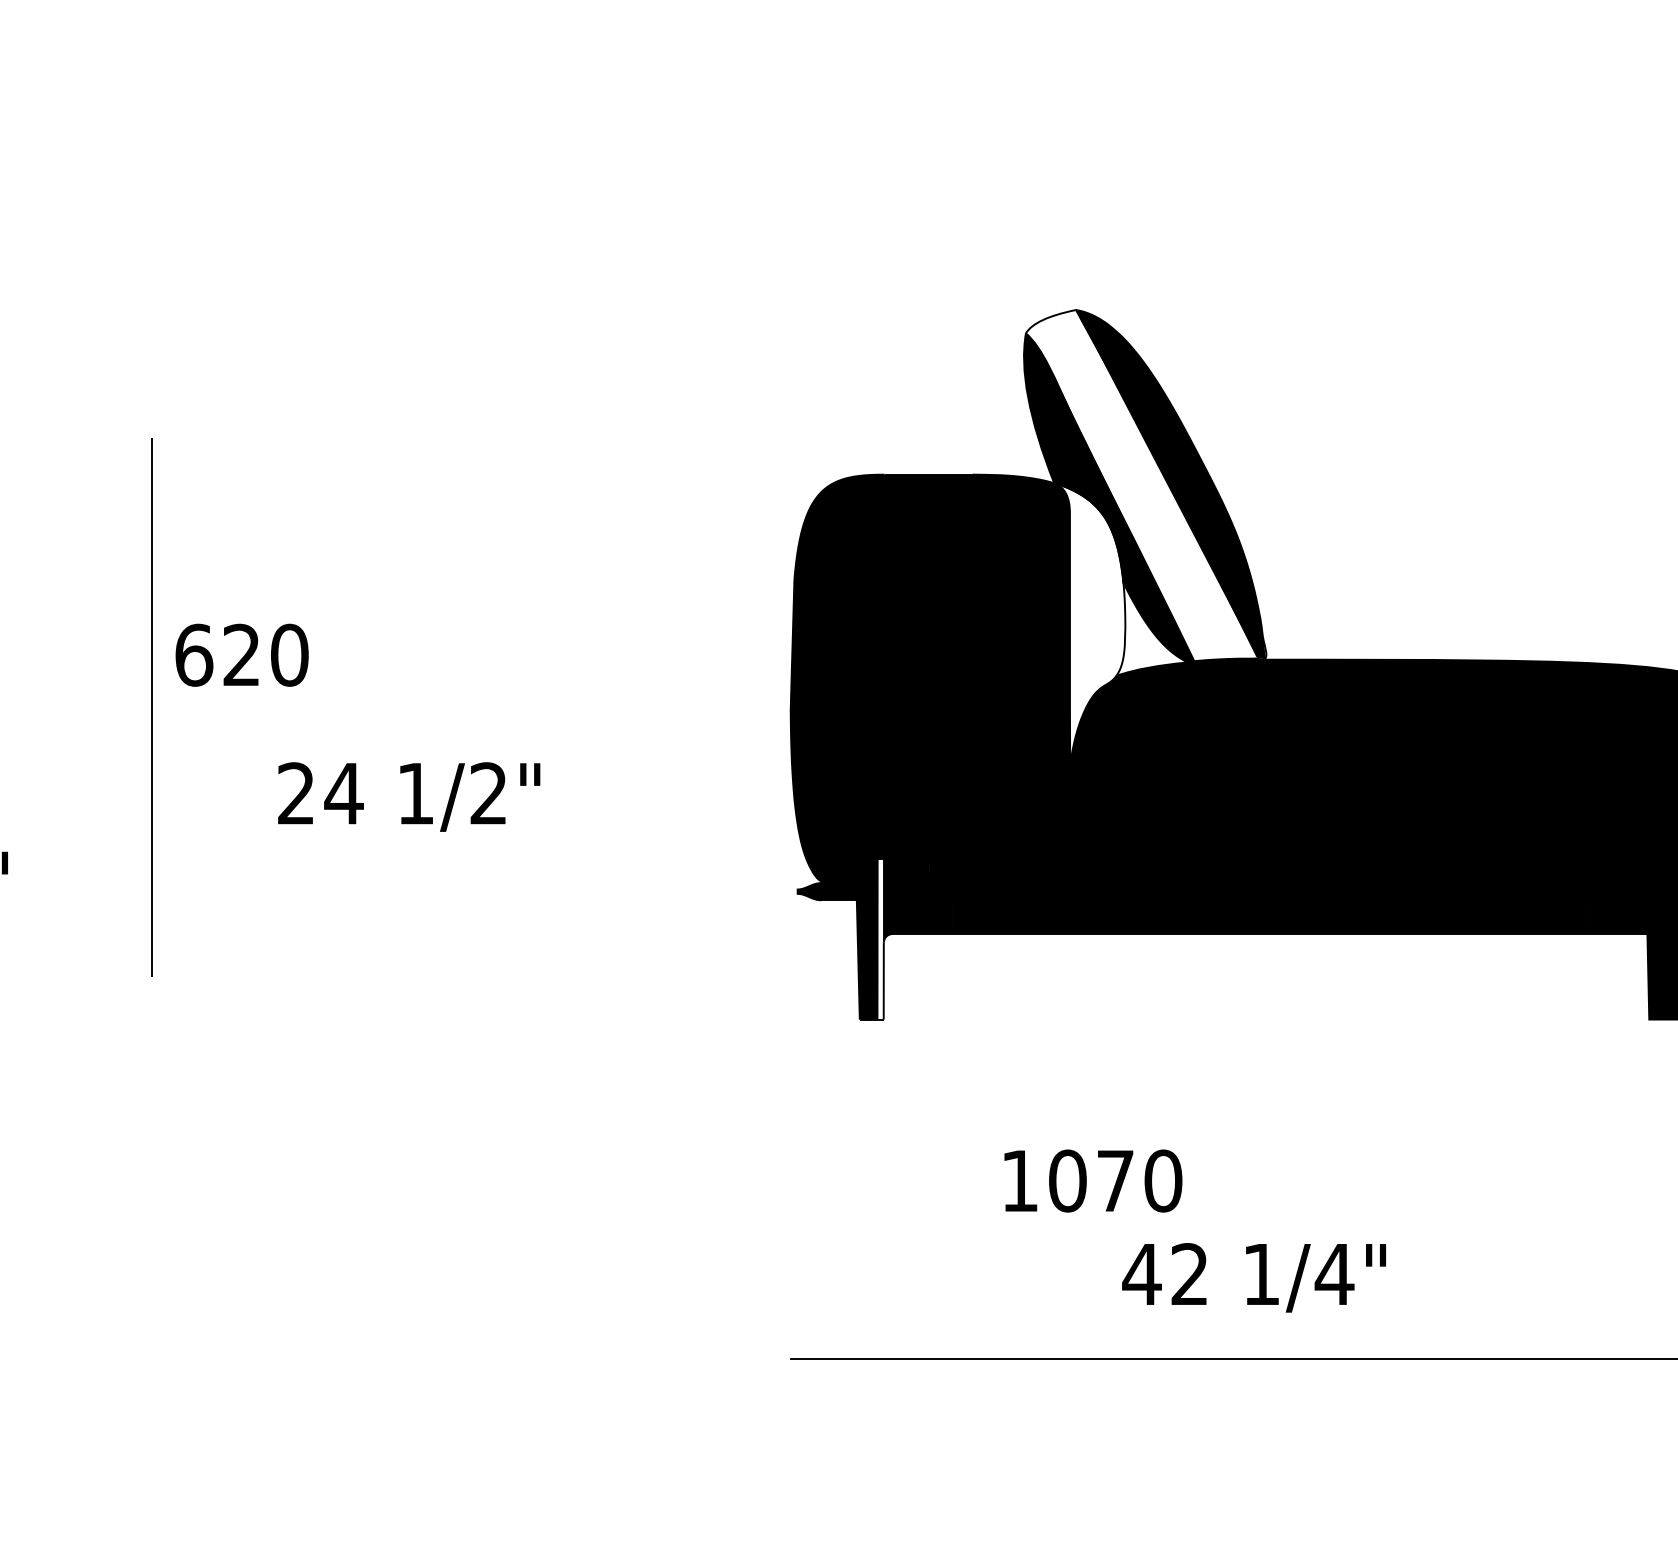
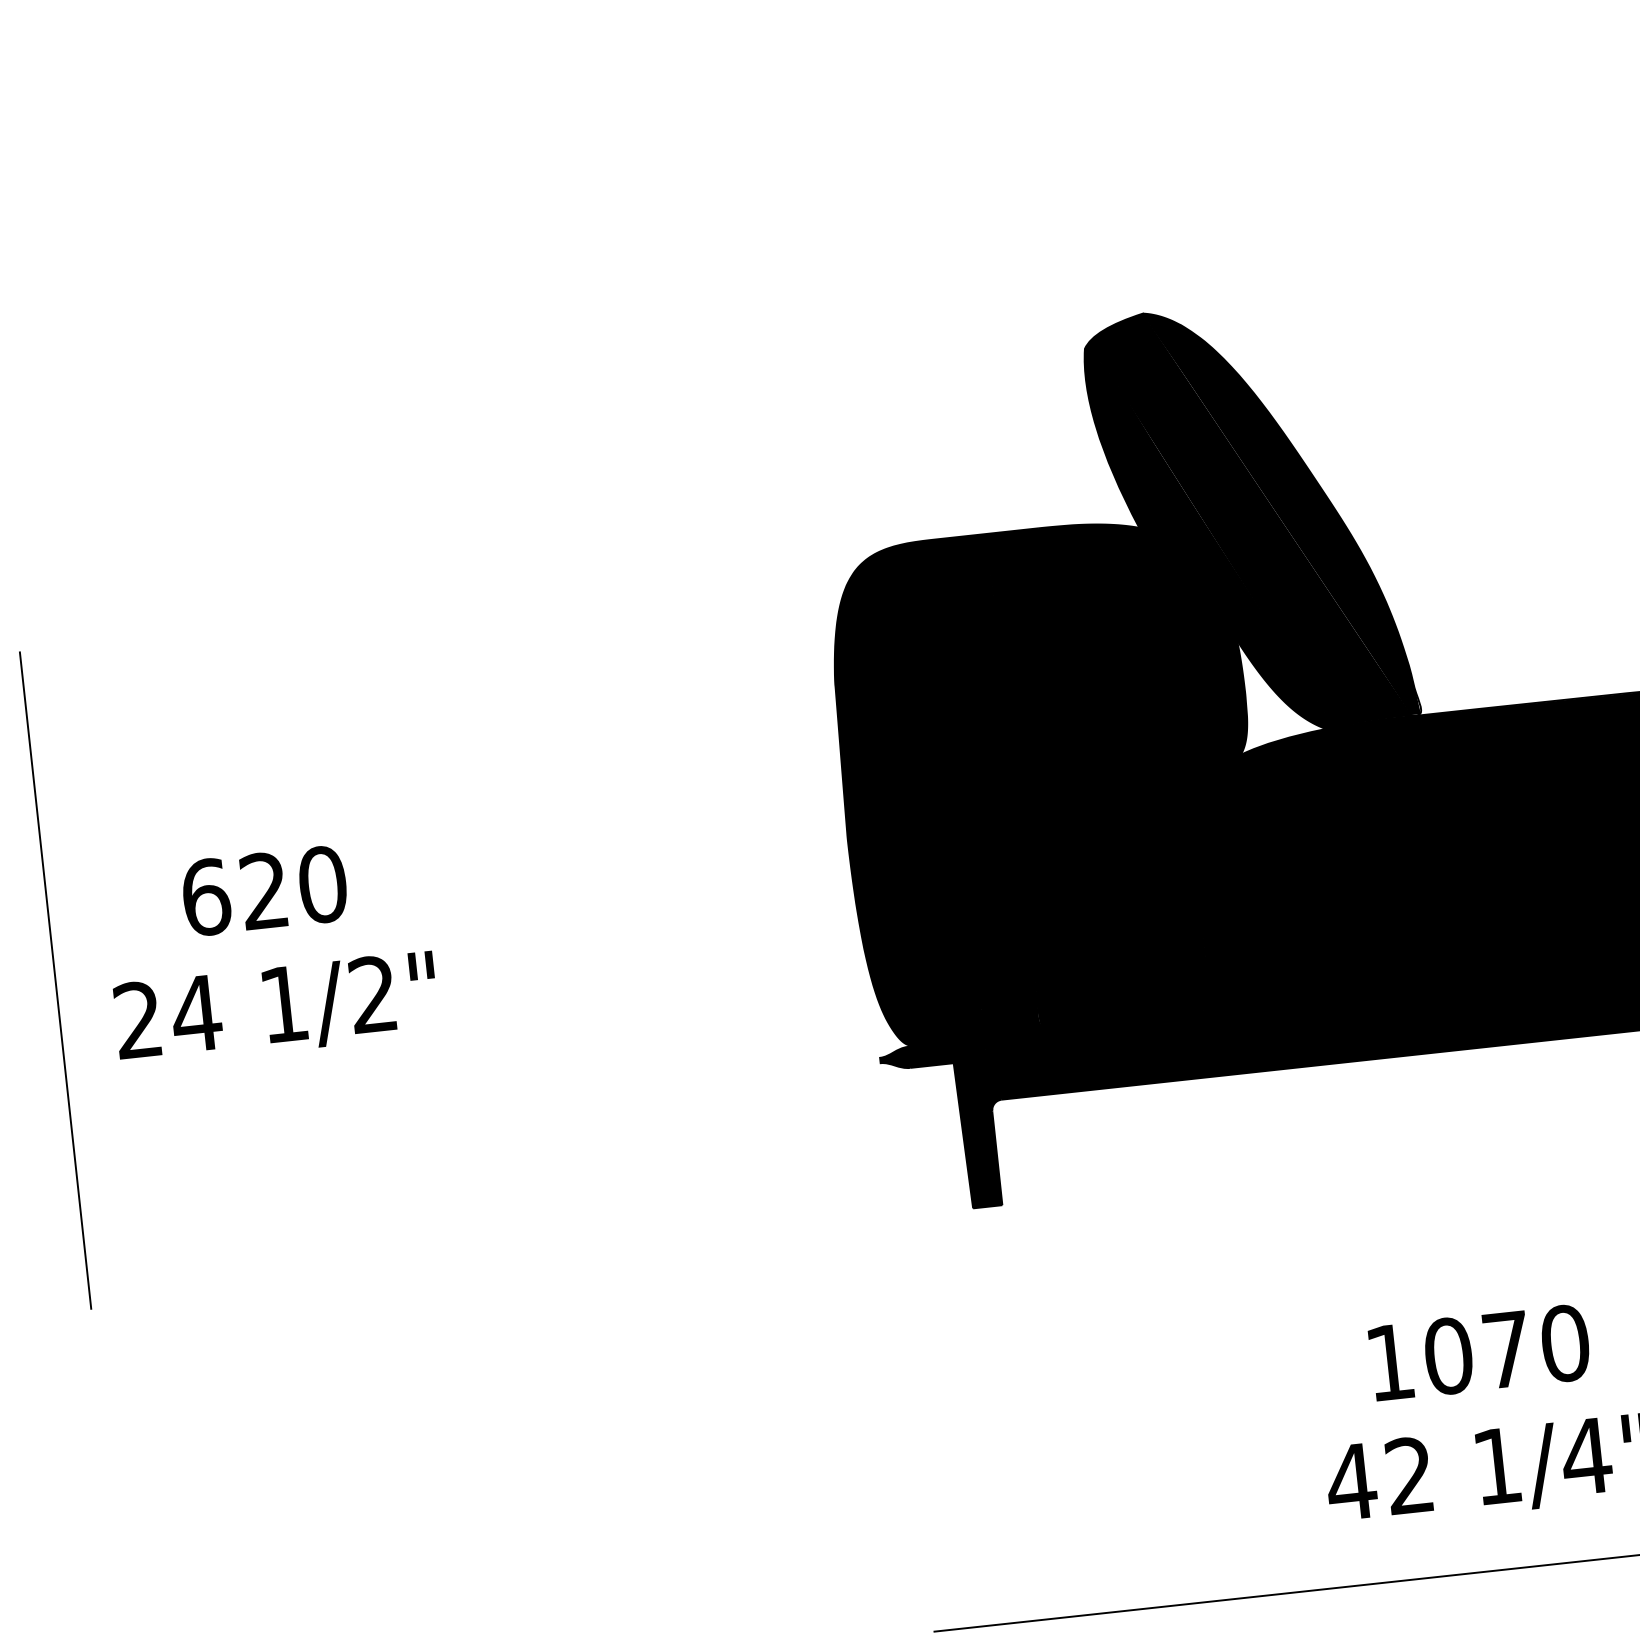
fill: (1141, 485) -> (1246, 519), added
fill: (1089, 624) -> (1201, 695), added
text: (241, 654) -> (263, 890), moved
line: (151, 707) -> (55, 980), moved
text: (409, 796) -> (276, 1008), moved
fill: (880, 939) -> (987, 1107), added
text: (1093, 1180) -> (1479, 1352), moved

